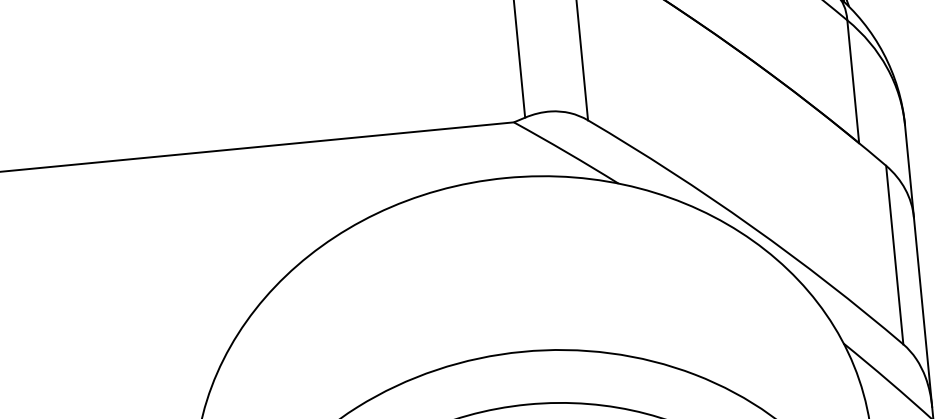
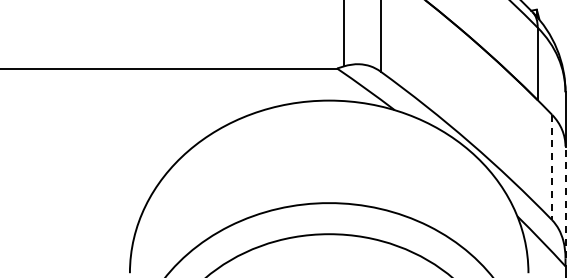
line: (895, 254) -> (552, 167), solid -> dashed
line: (923, 312) -> (565, 202), solid -> dashed

